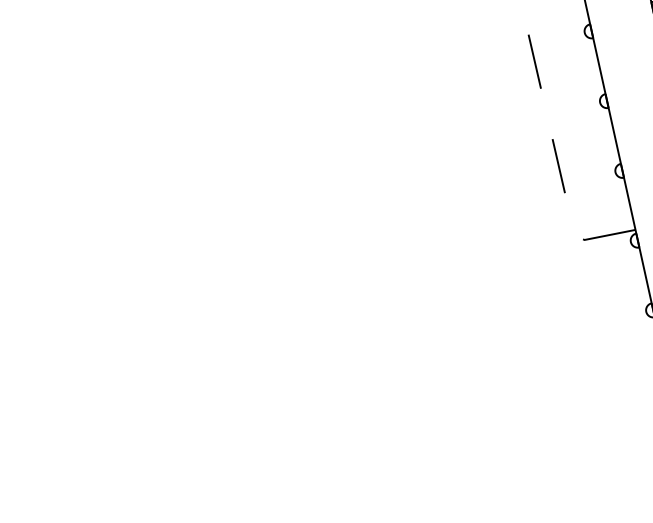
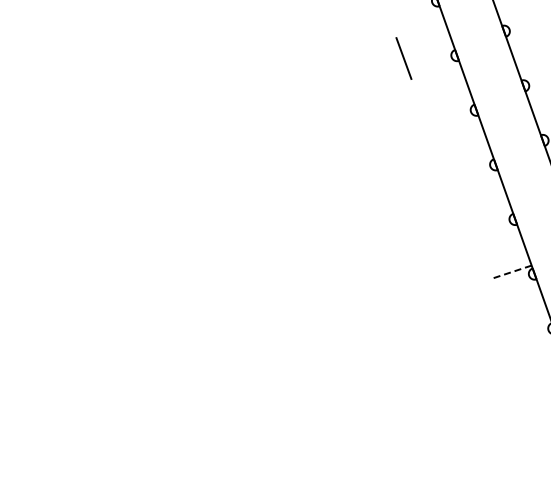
line: (534, 60) -> (433, 139), removed
line: (558, 165) -> (463, 221), removed
line: (608, 235) -> (510, 272), solid -> dashed

